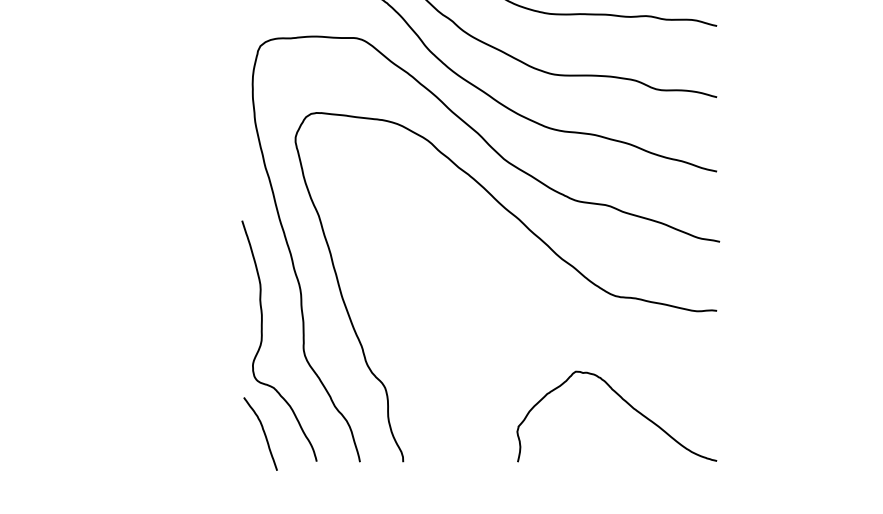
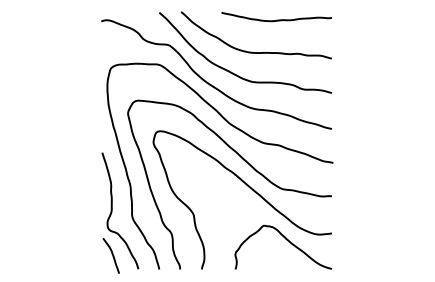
curve: (546, 294) -> (249, 188), added

